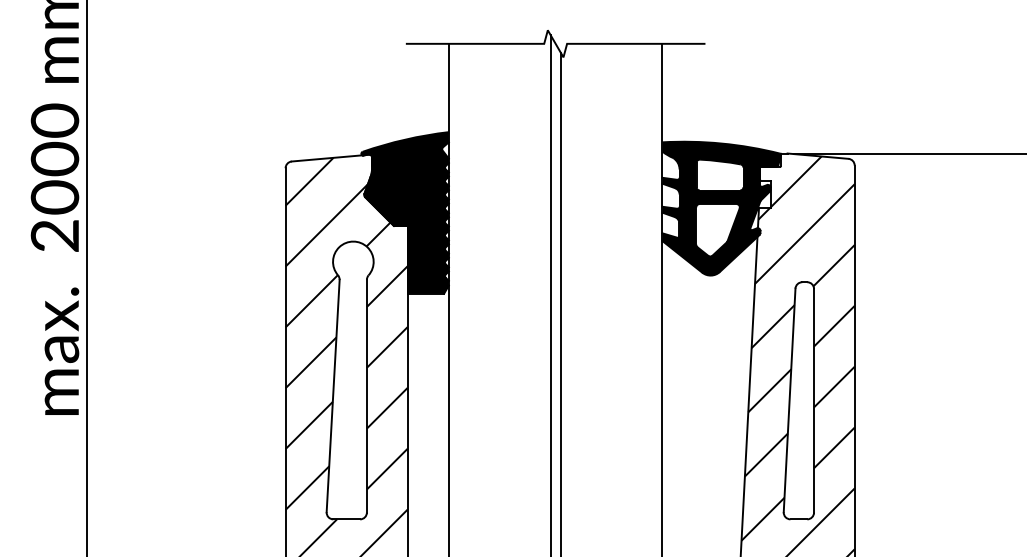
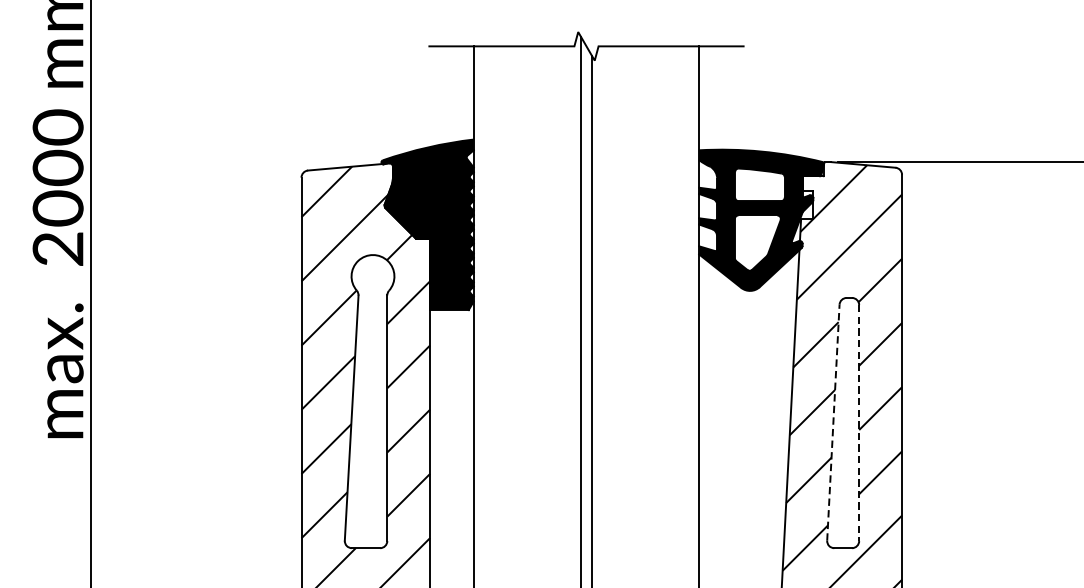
line: (789, 400) -> (833, 422), solid -> dashed
line: (814, 400) -> (859, 422), solid -> dashed

